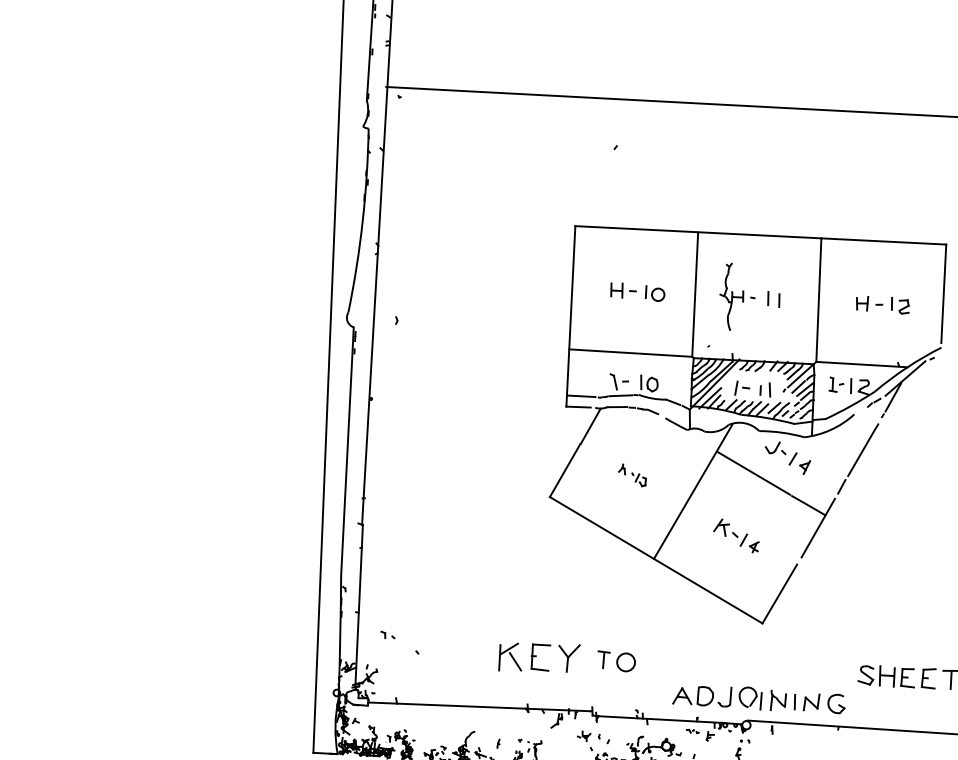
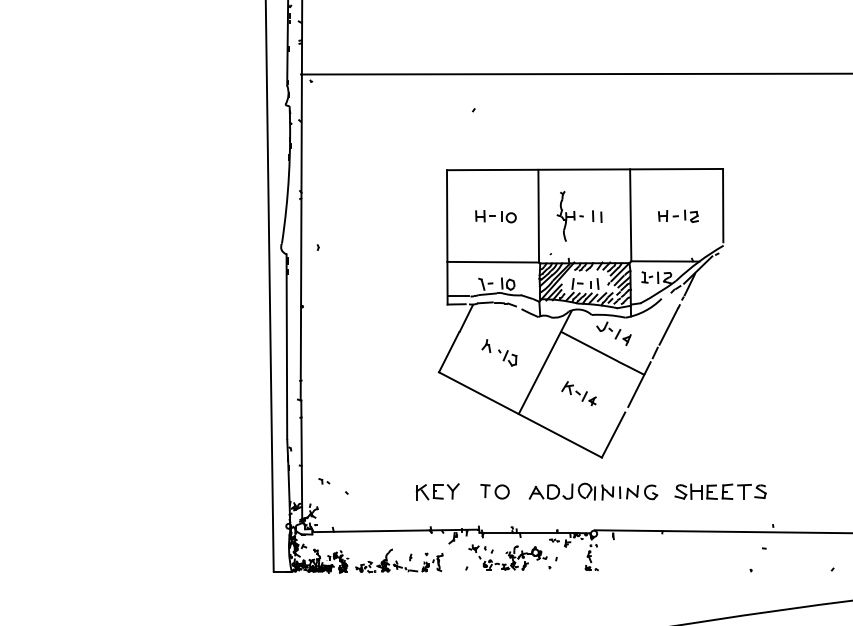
part: (632, 474) -> (499, 352), size x1.67
part: (539, 657) -> (437, 491), size x0.71
part: (759, 698) -> (593, 491), moved

